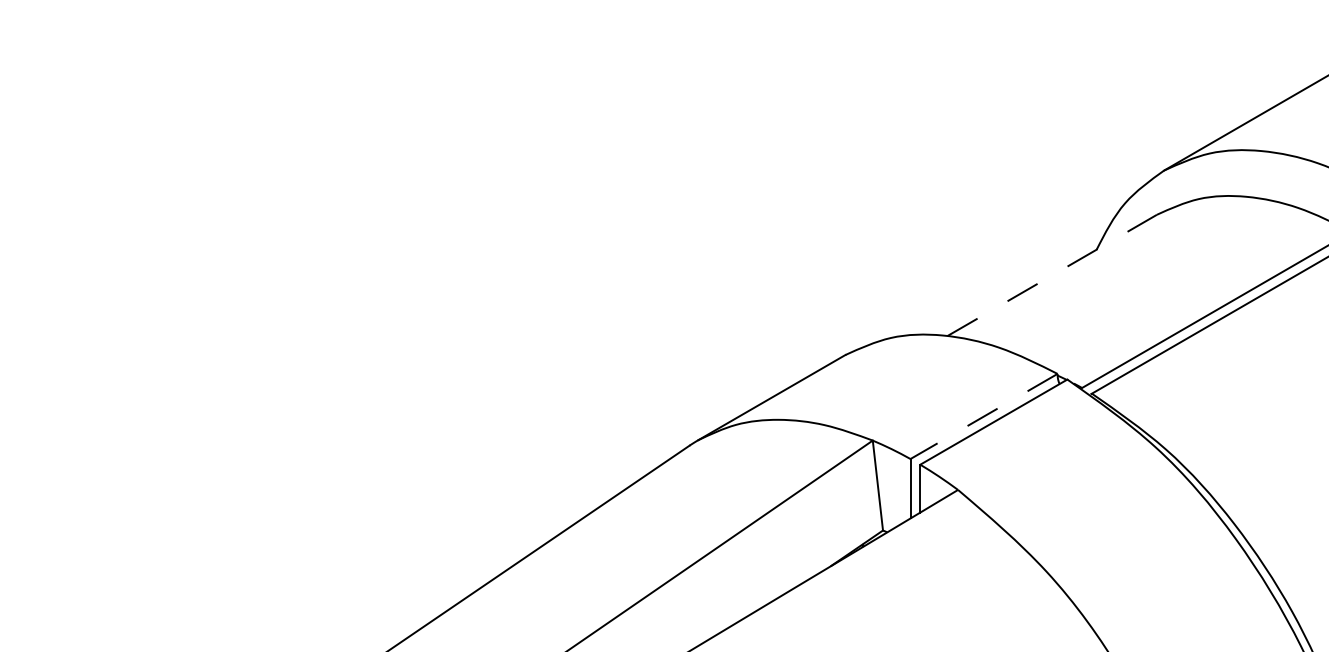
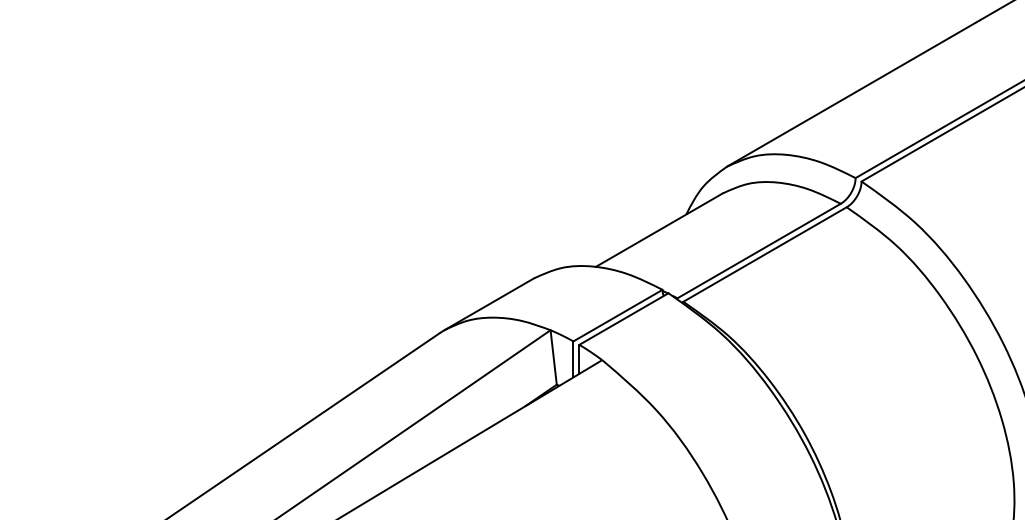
line: (1052, 274) -> (659, 229), dashed -> solid
line: (983, 416) -> (617, 315), dashed -> solid

